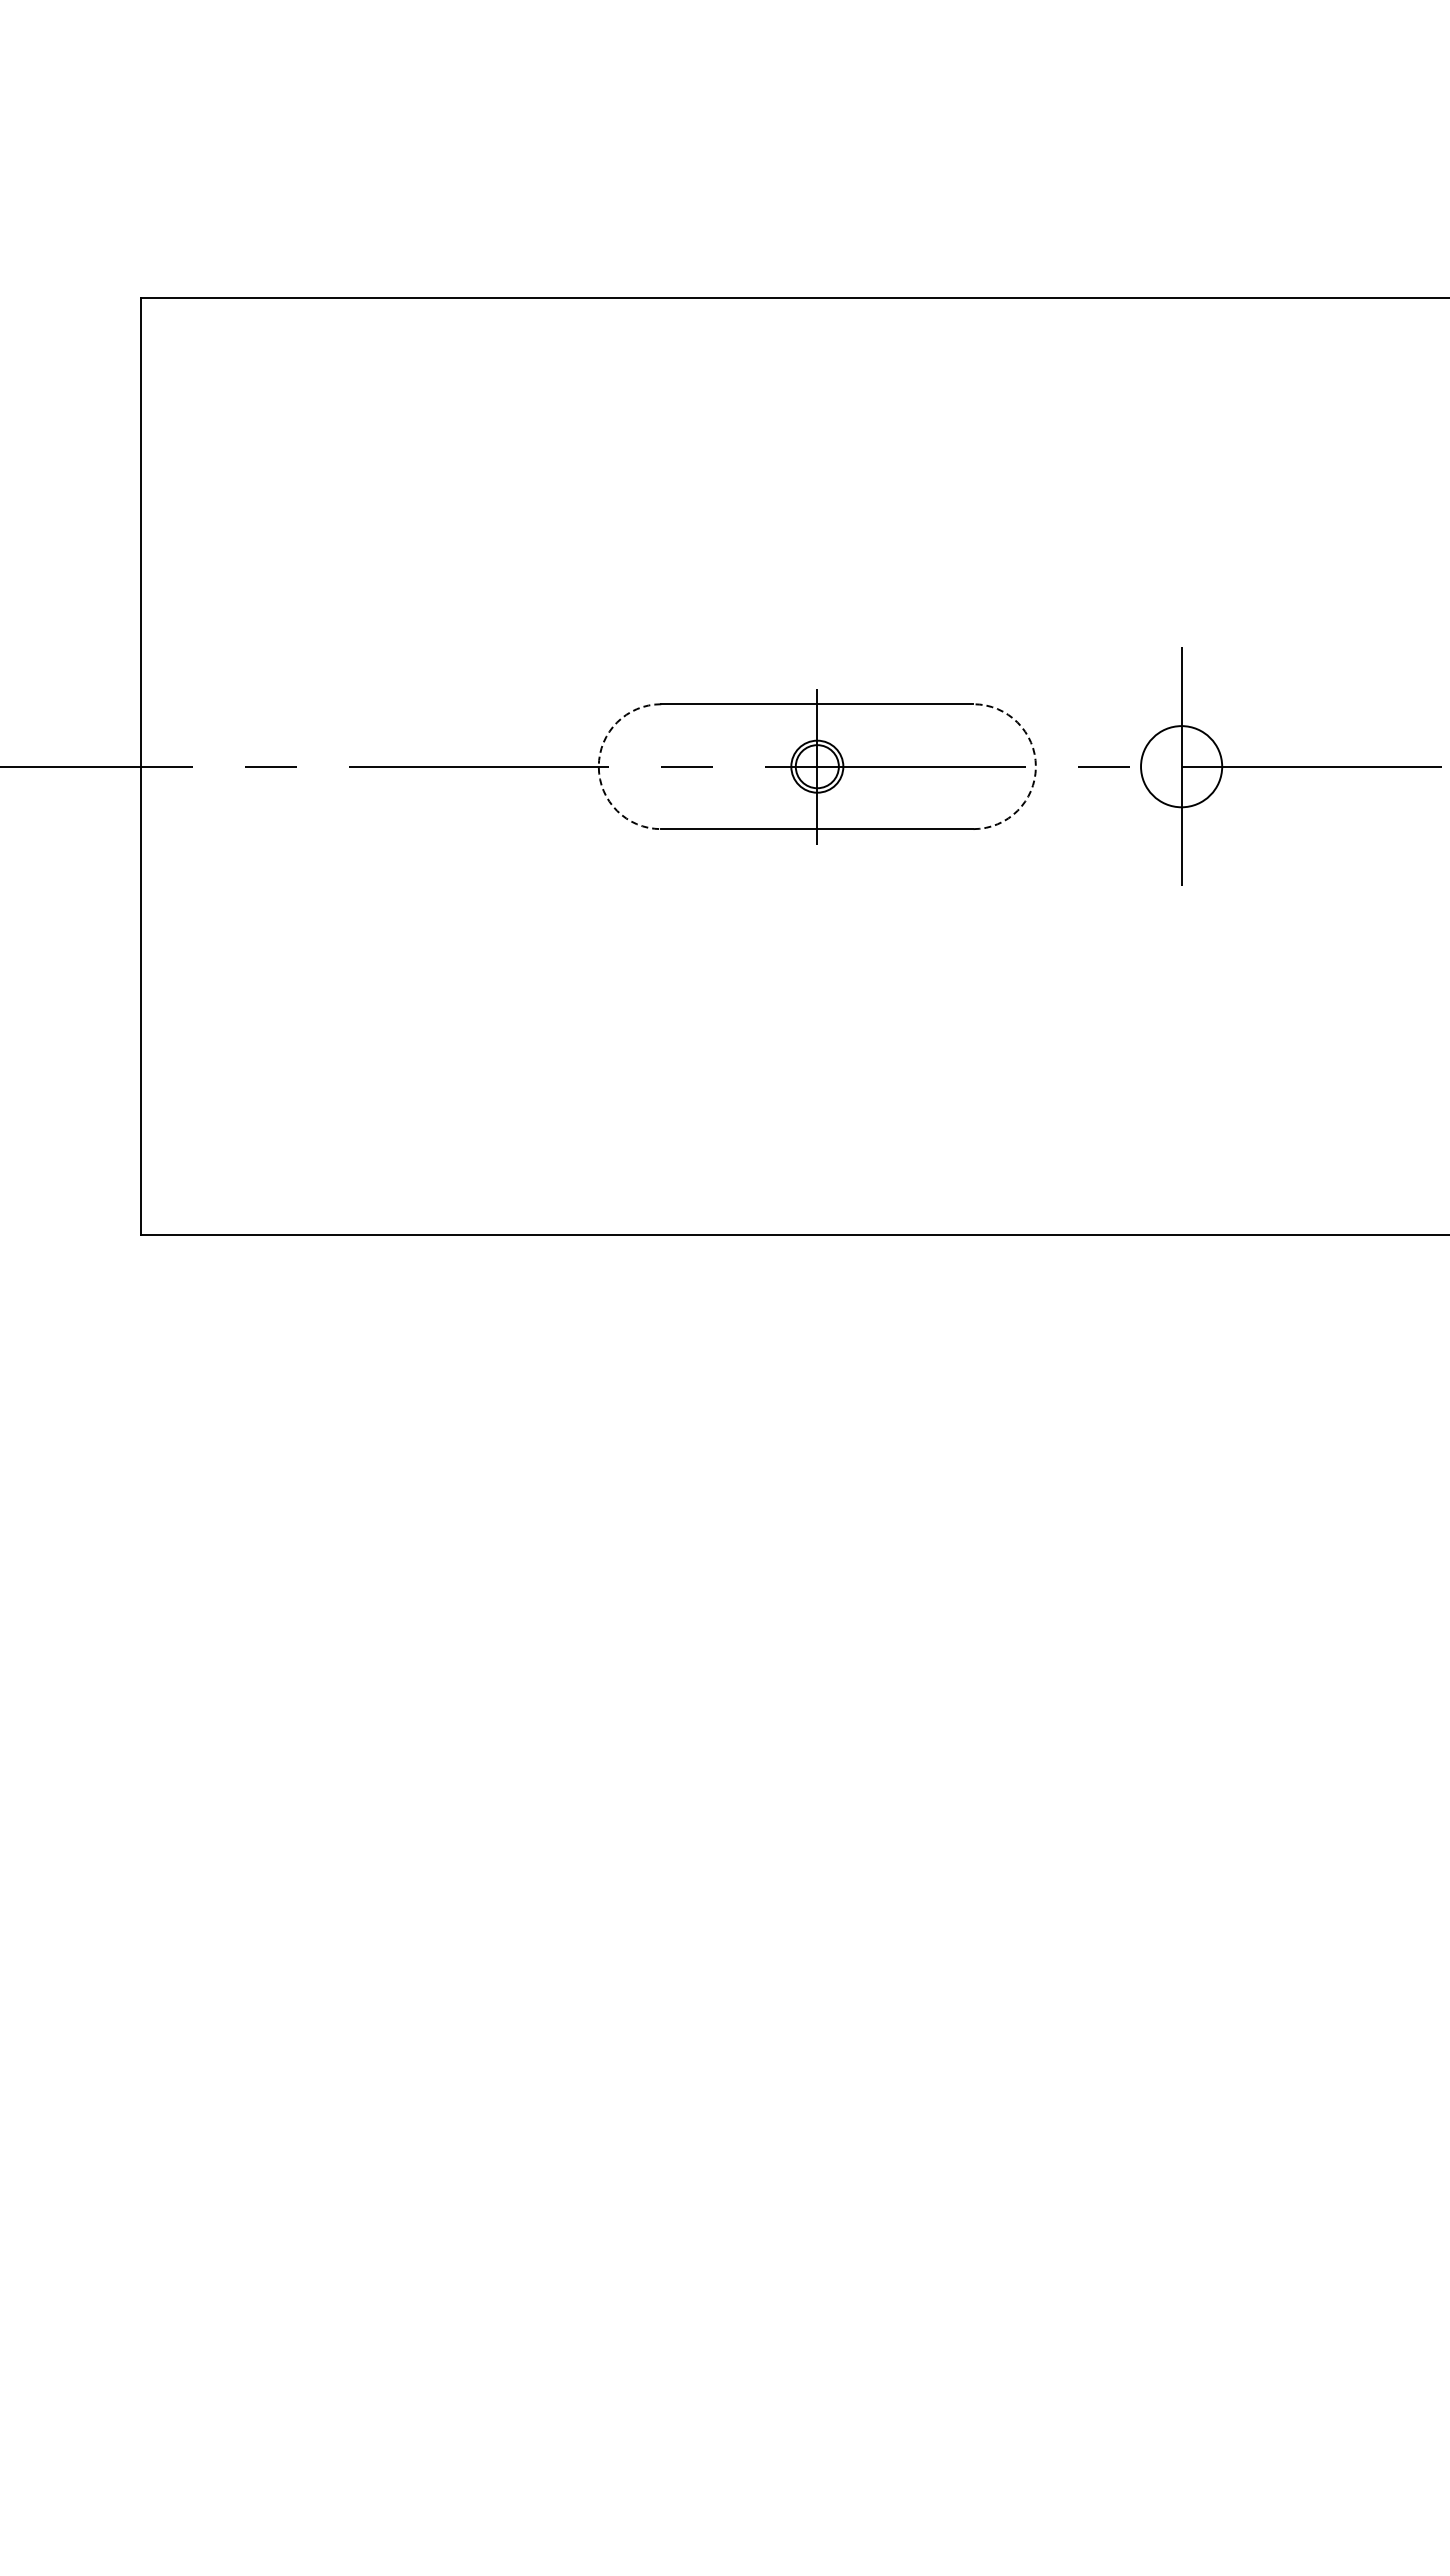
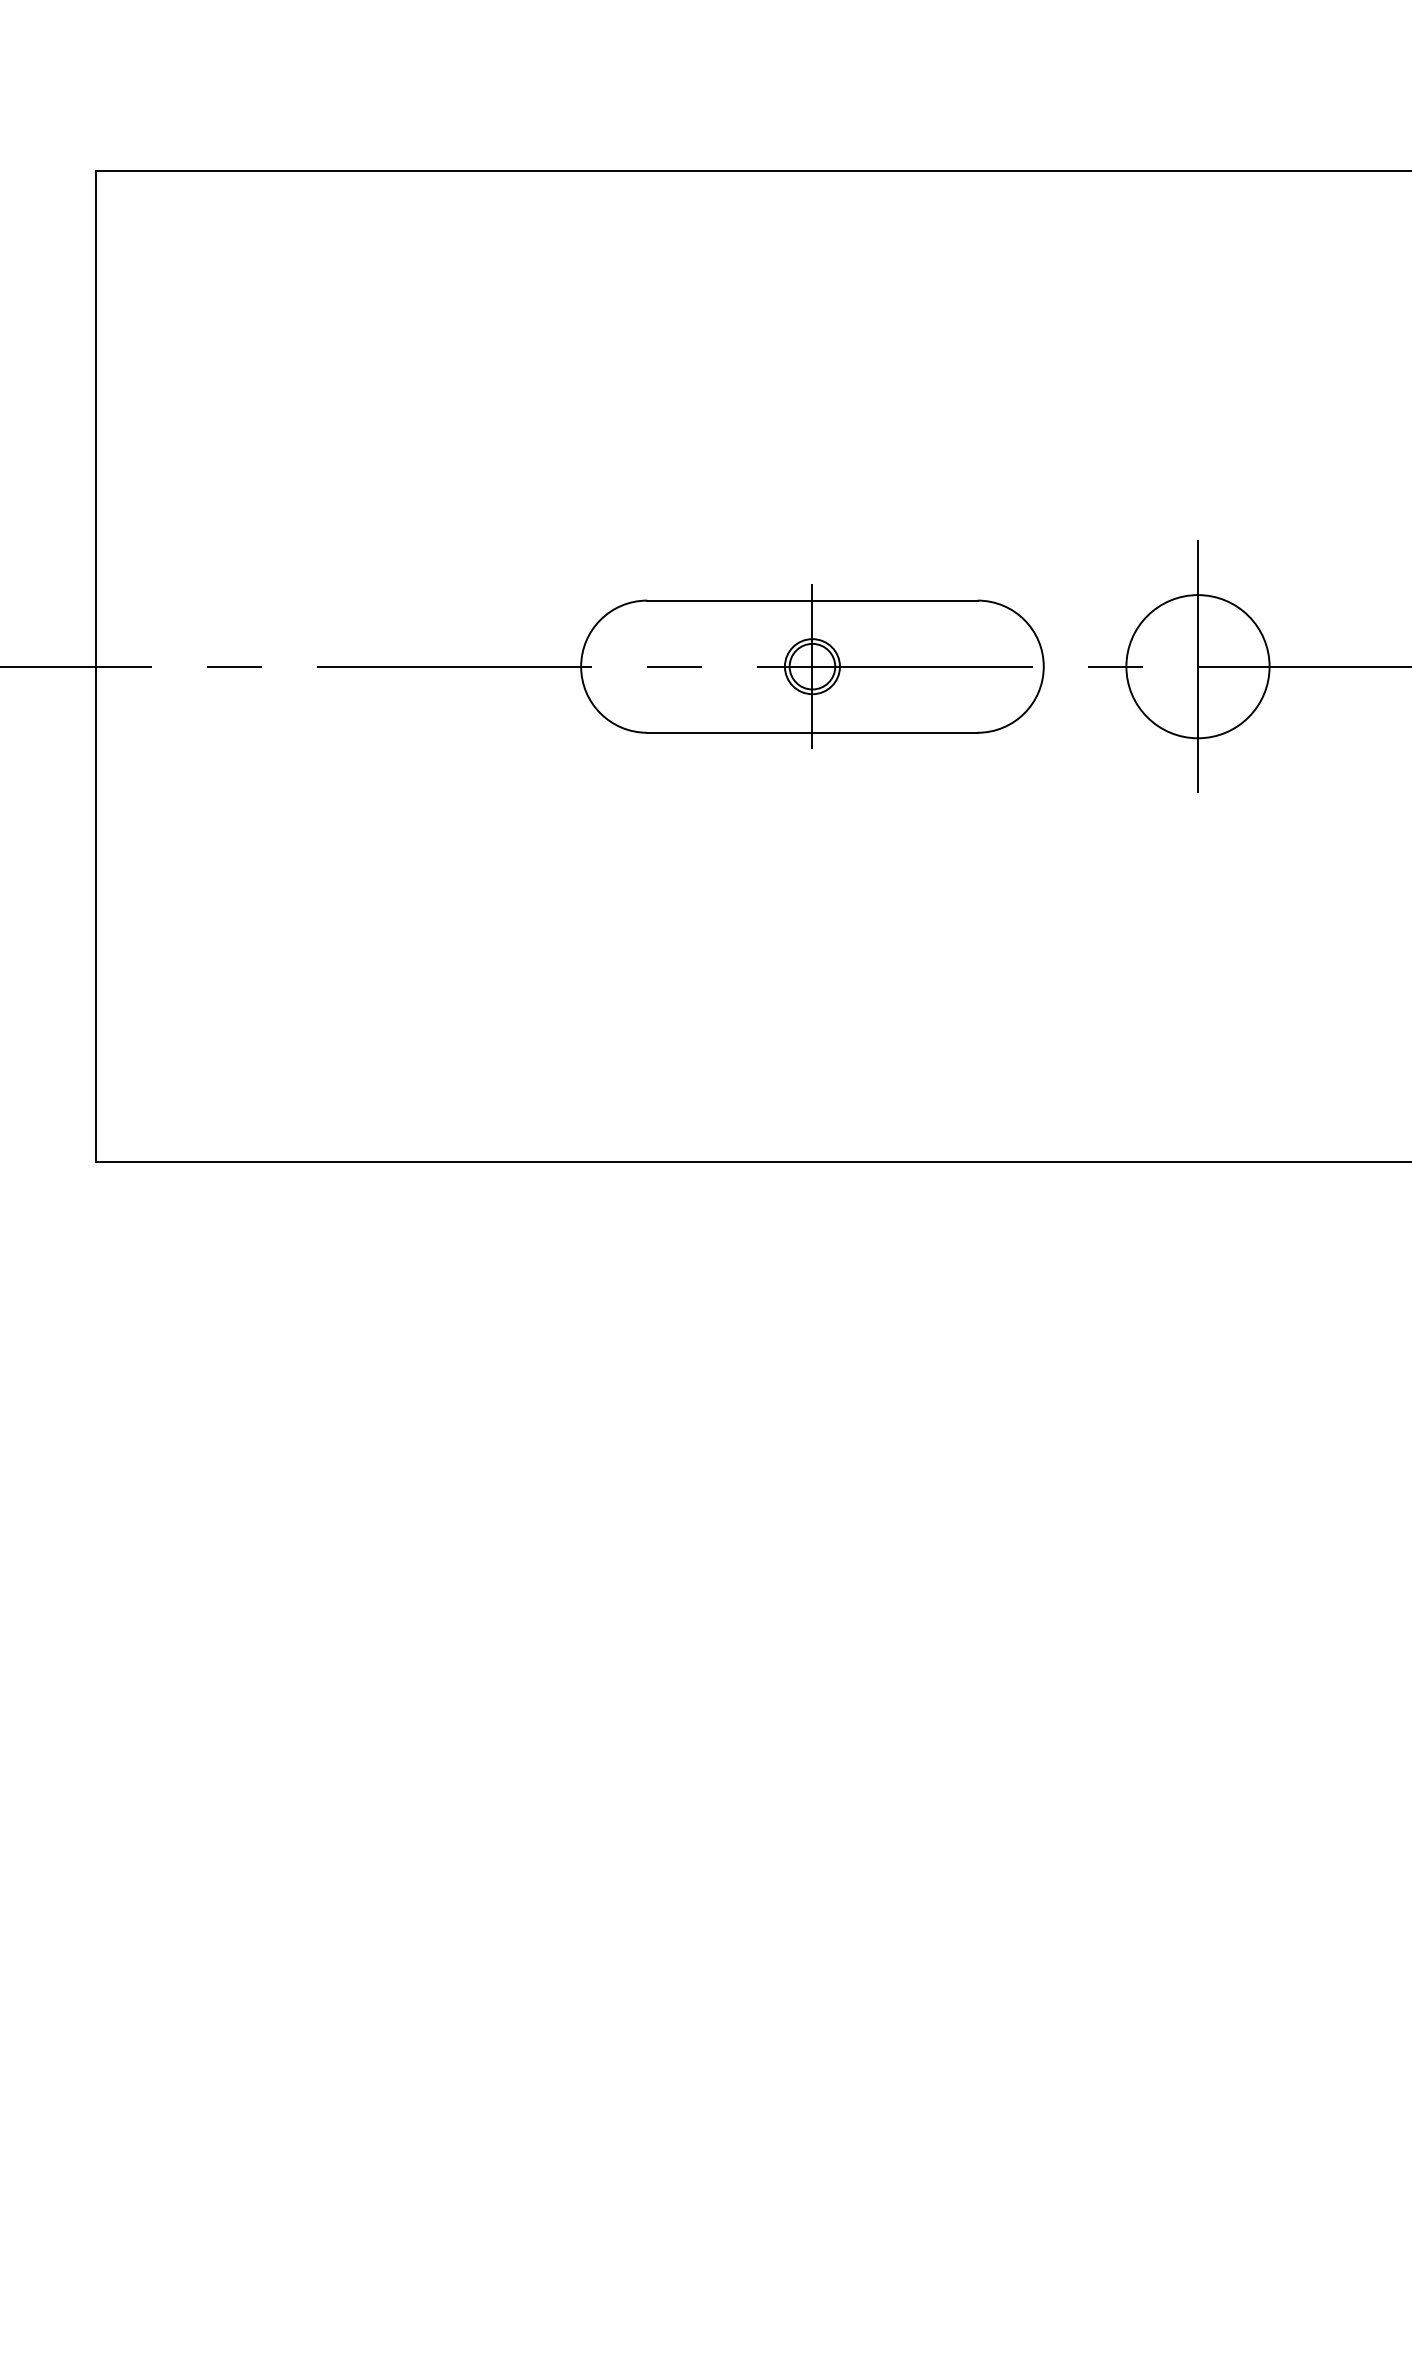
arc: (598, 766) -> (580, 666), dashed -> solid
arc: (1035, 766) -> (1043, 666), dashed -> solid
circle: (1181, 766) -> (1197, 666), size x1.67

